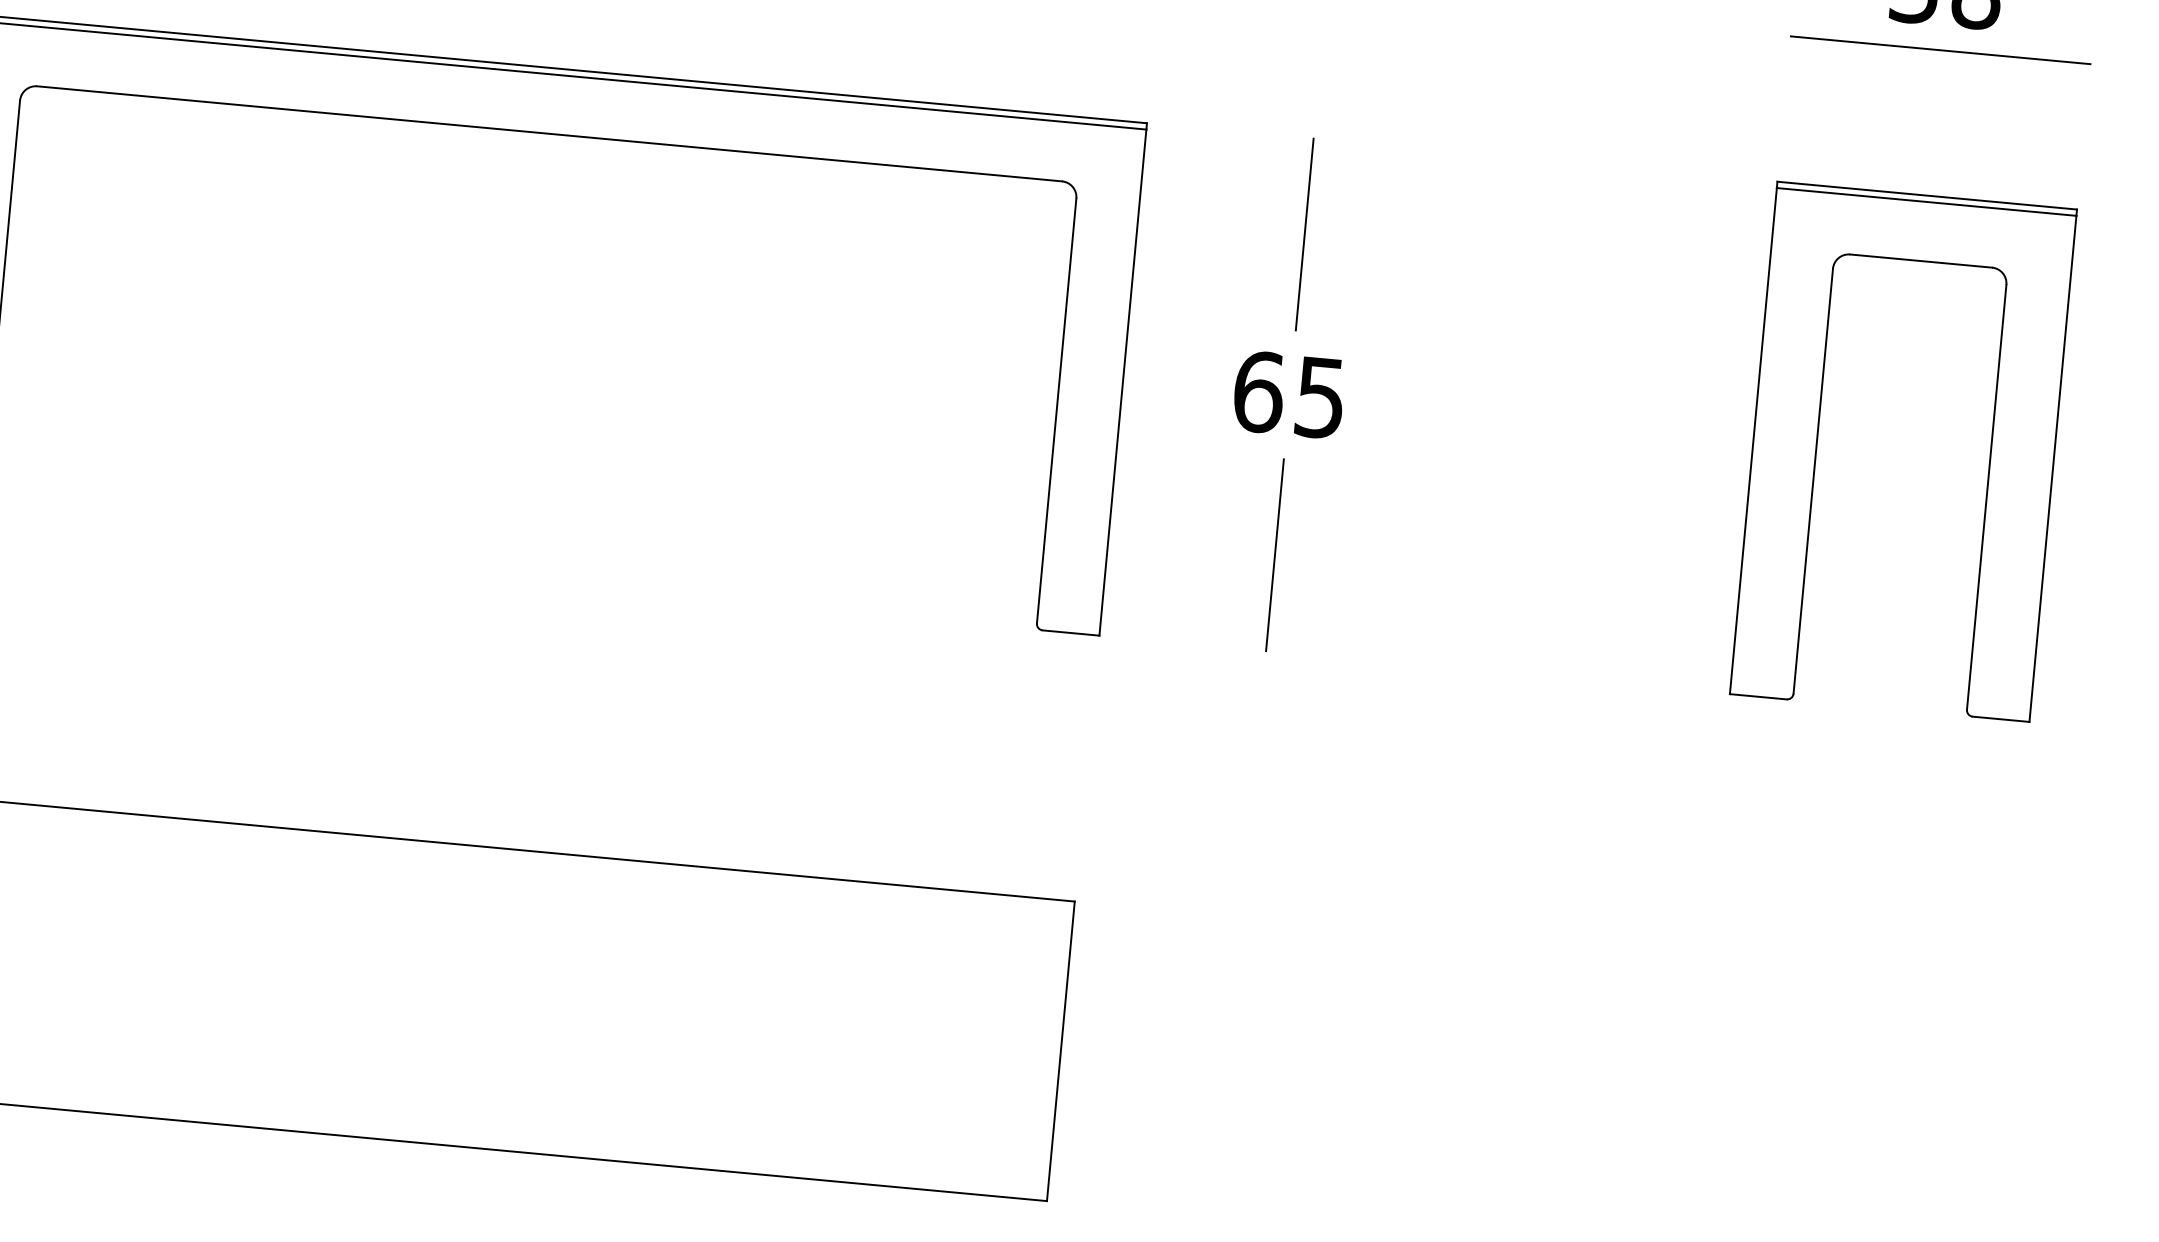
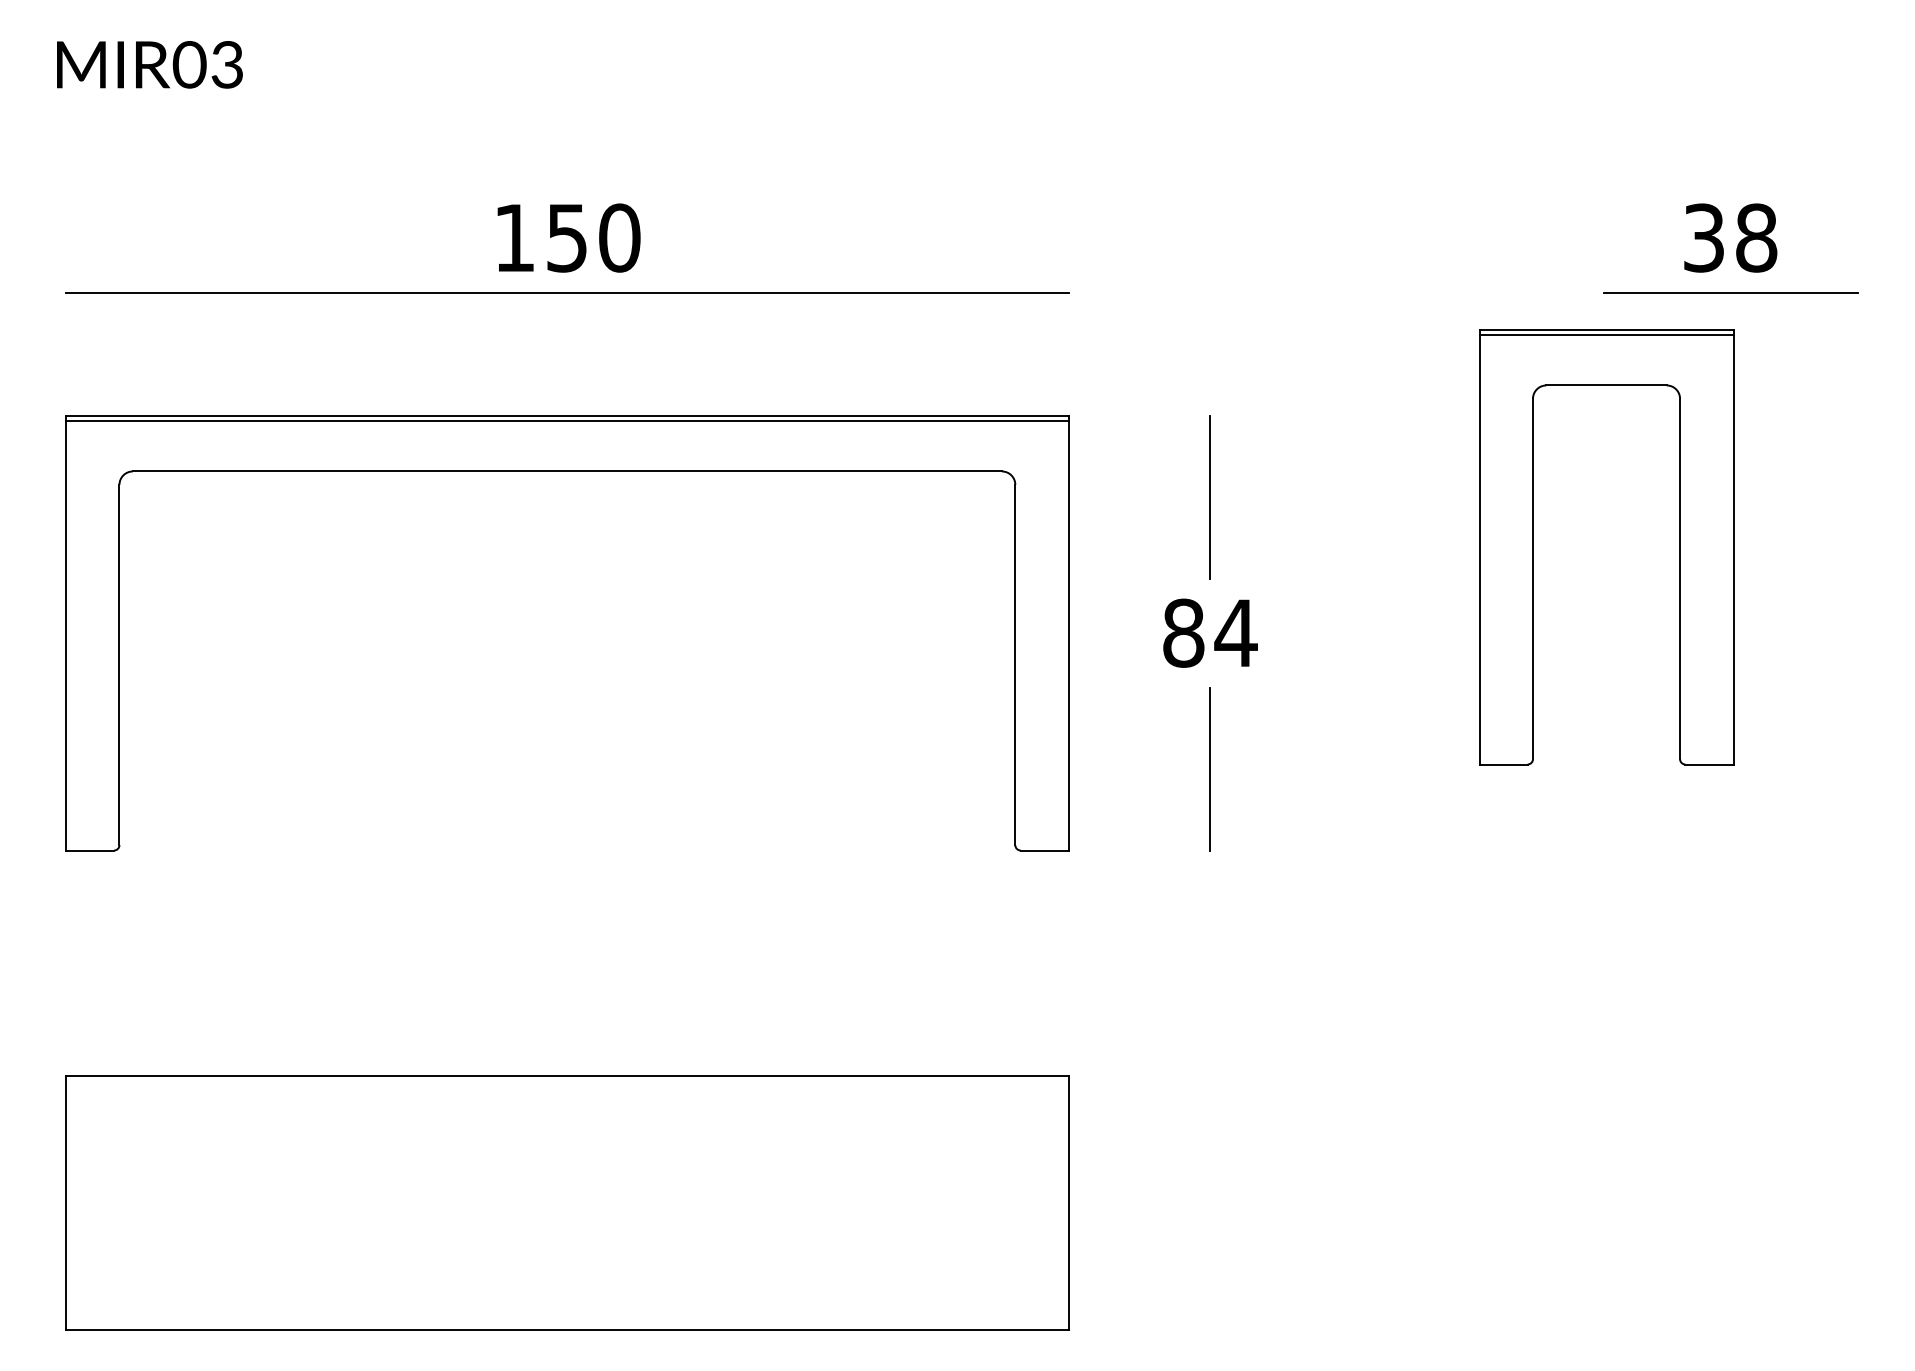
text: (1290, 394) -> (1210, 632), 65 -> 84
part: (1817, 444) -> (1533, 547), moved

